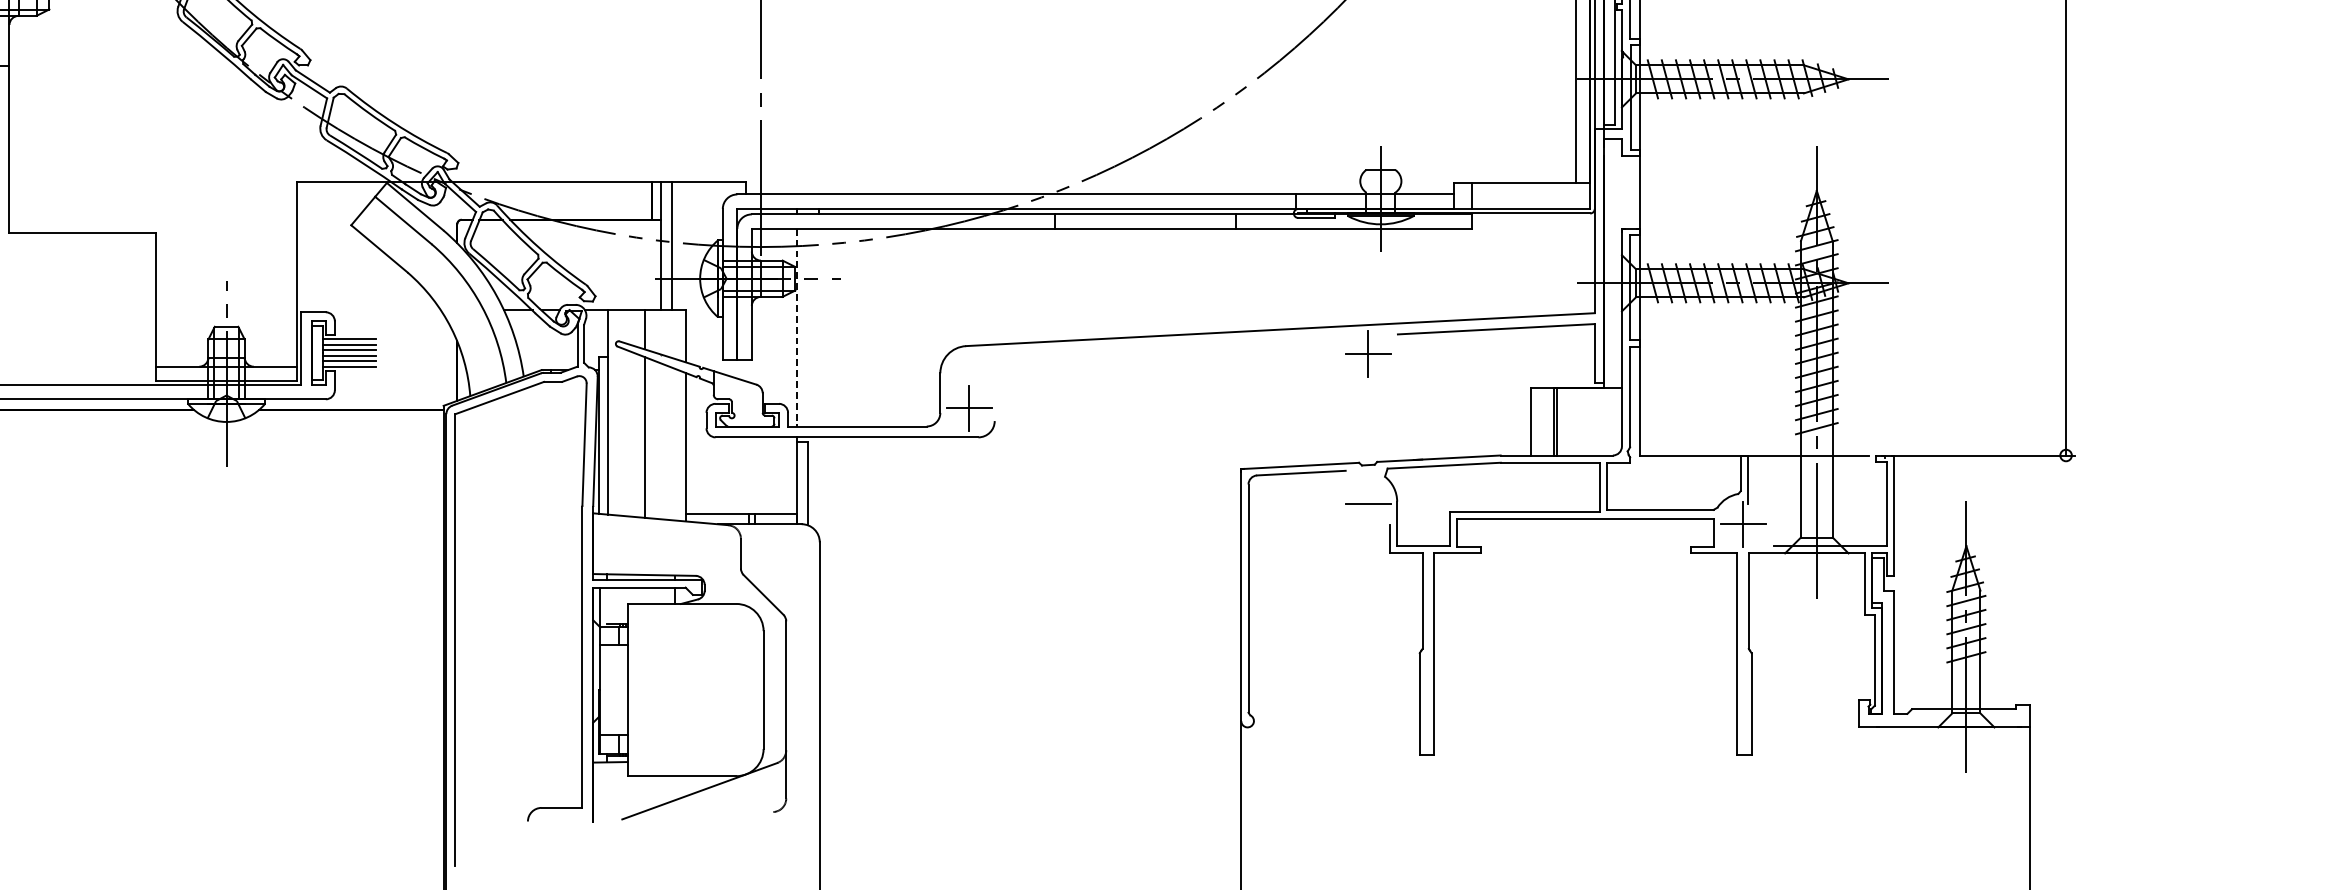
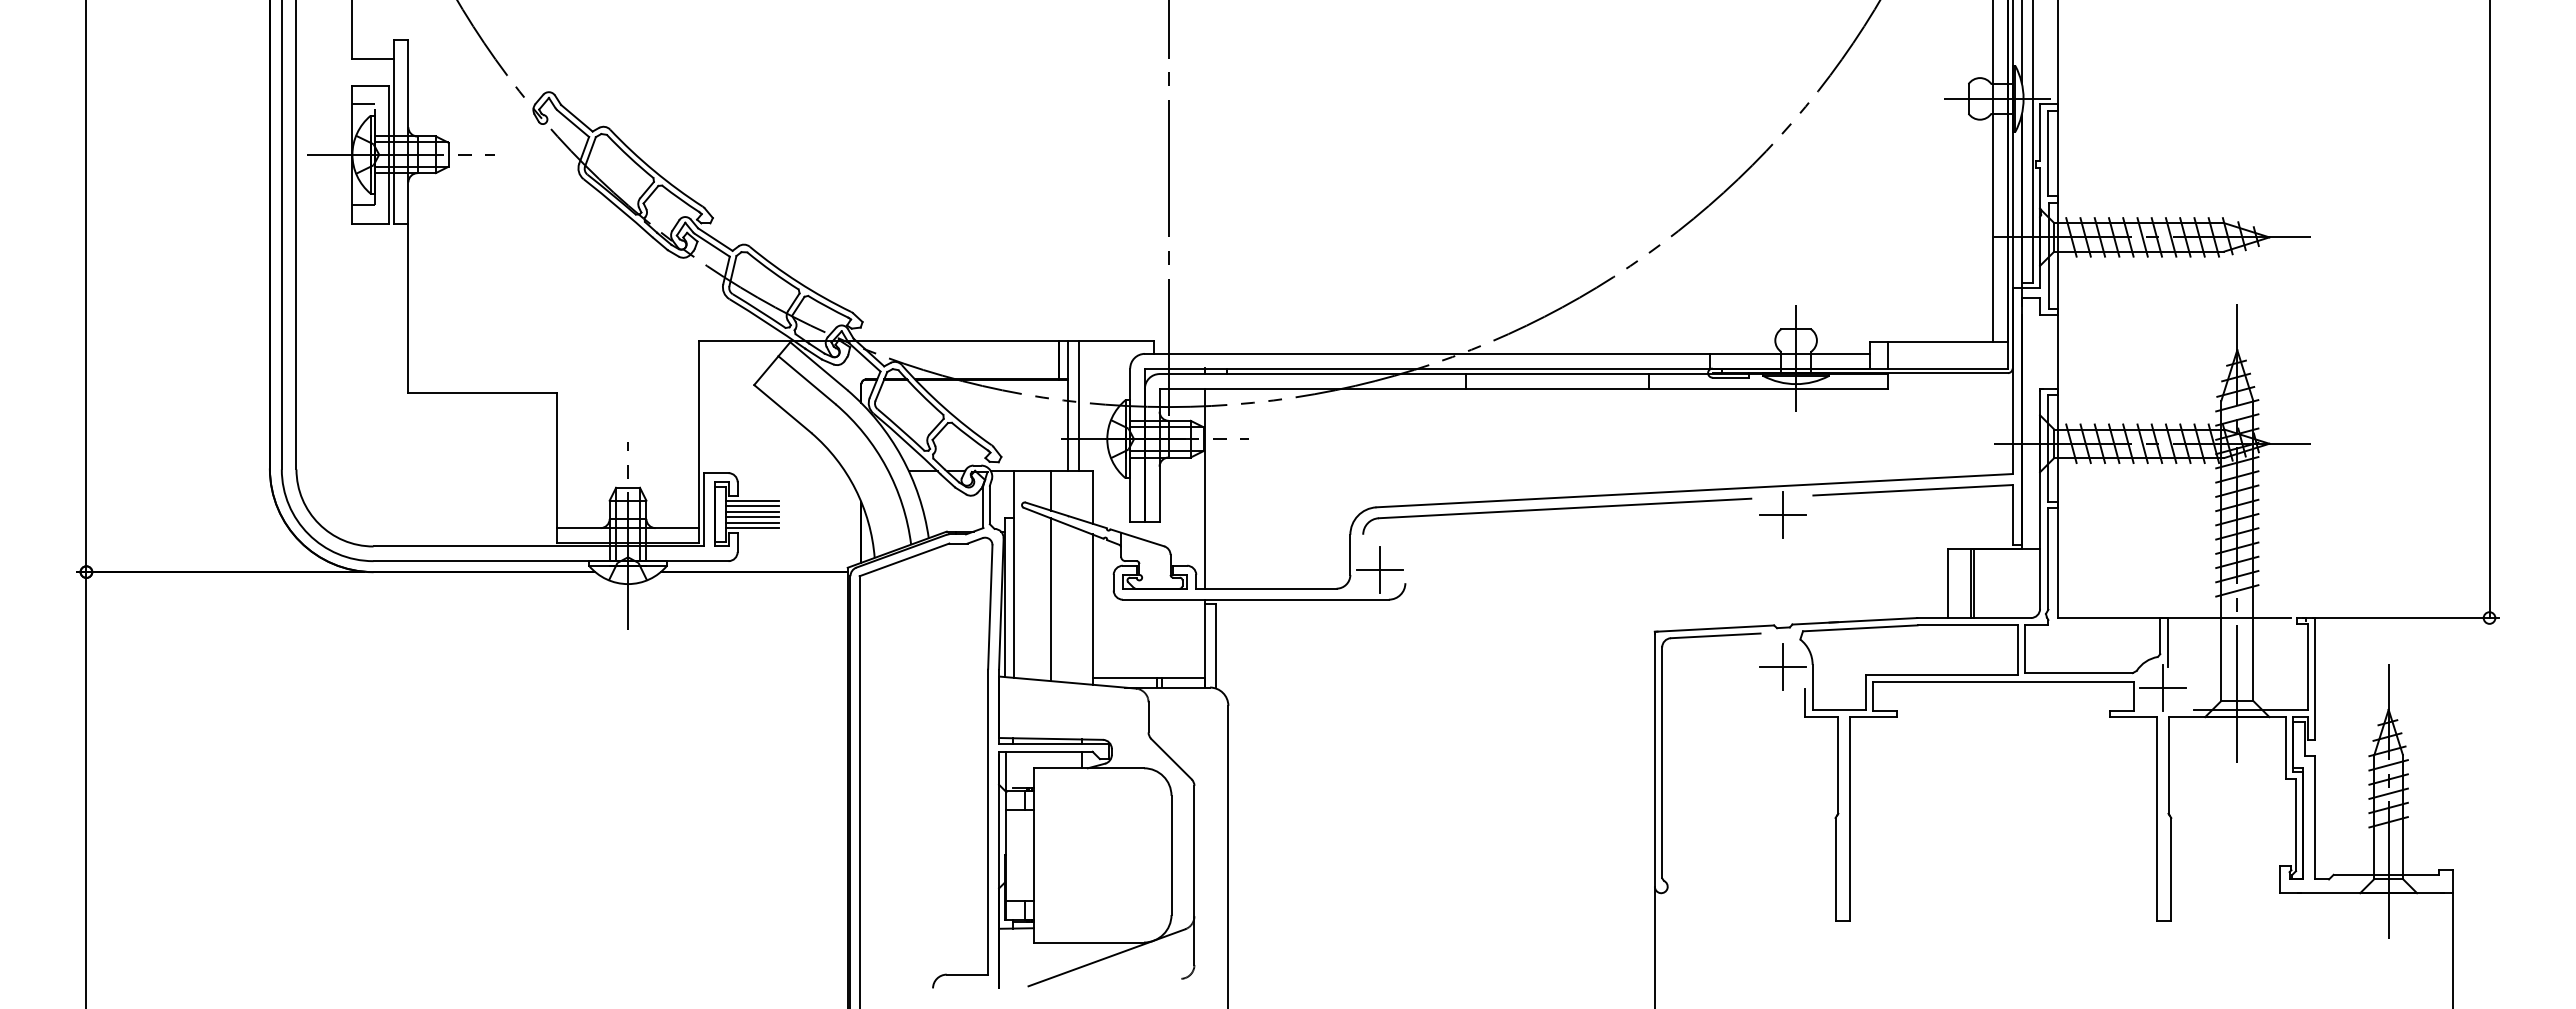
line: (797, 328) -> (1205, 489), dashed -> solid
part: (1145, 354) -> (1557, 515), added
line: (1368, 503) -> (1783, 666), added

